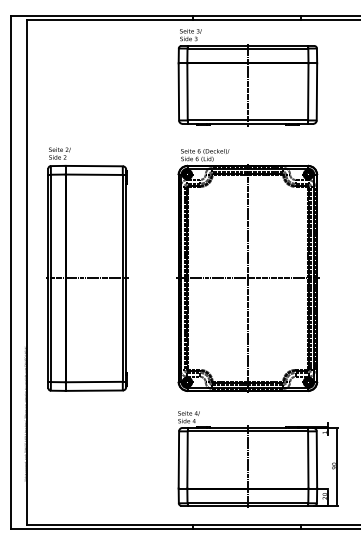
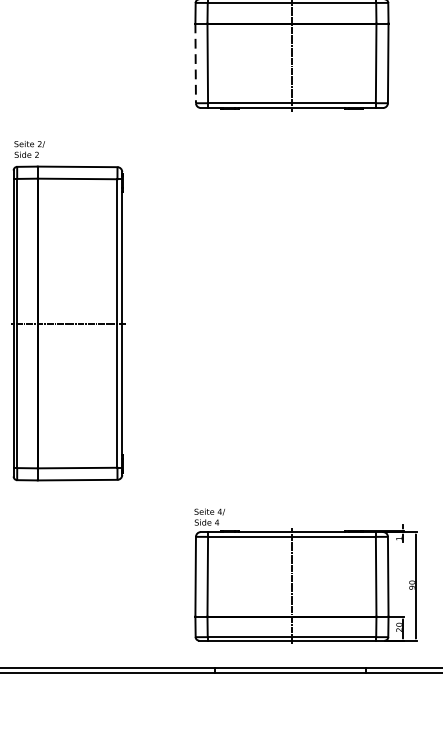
line: (178, 91) -> (195, 62), solid -> dashed
part: (247, 270) -> (291, 312), removed

